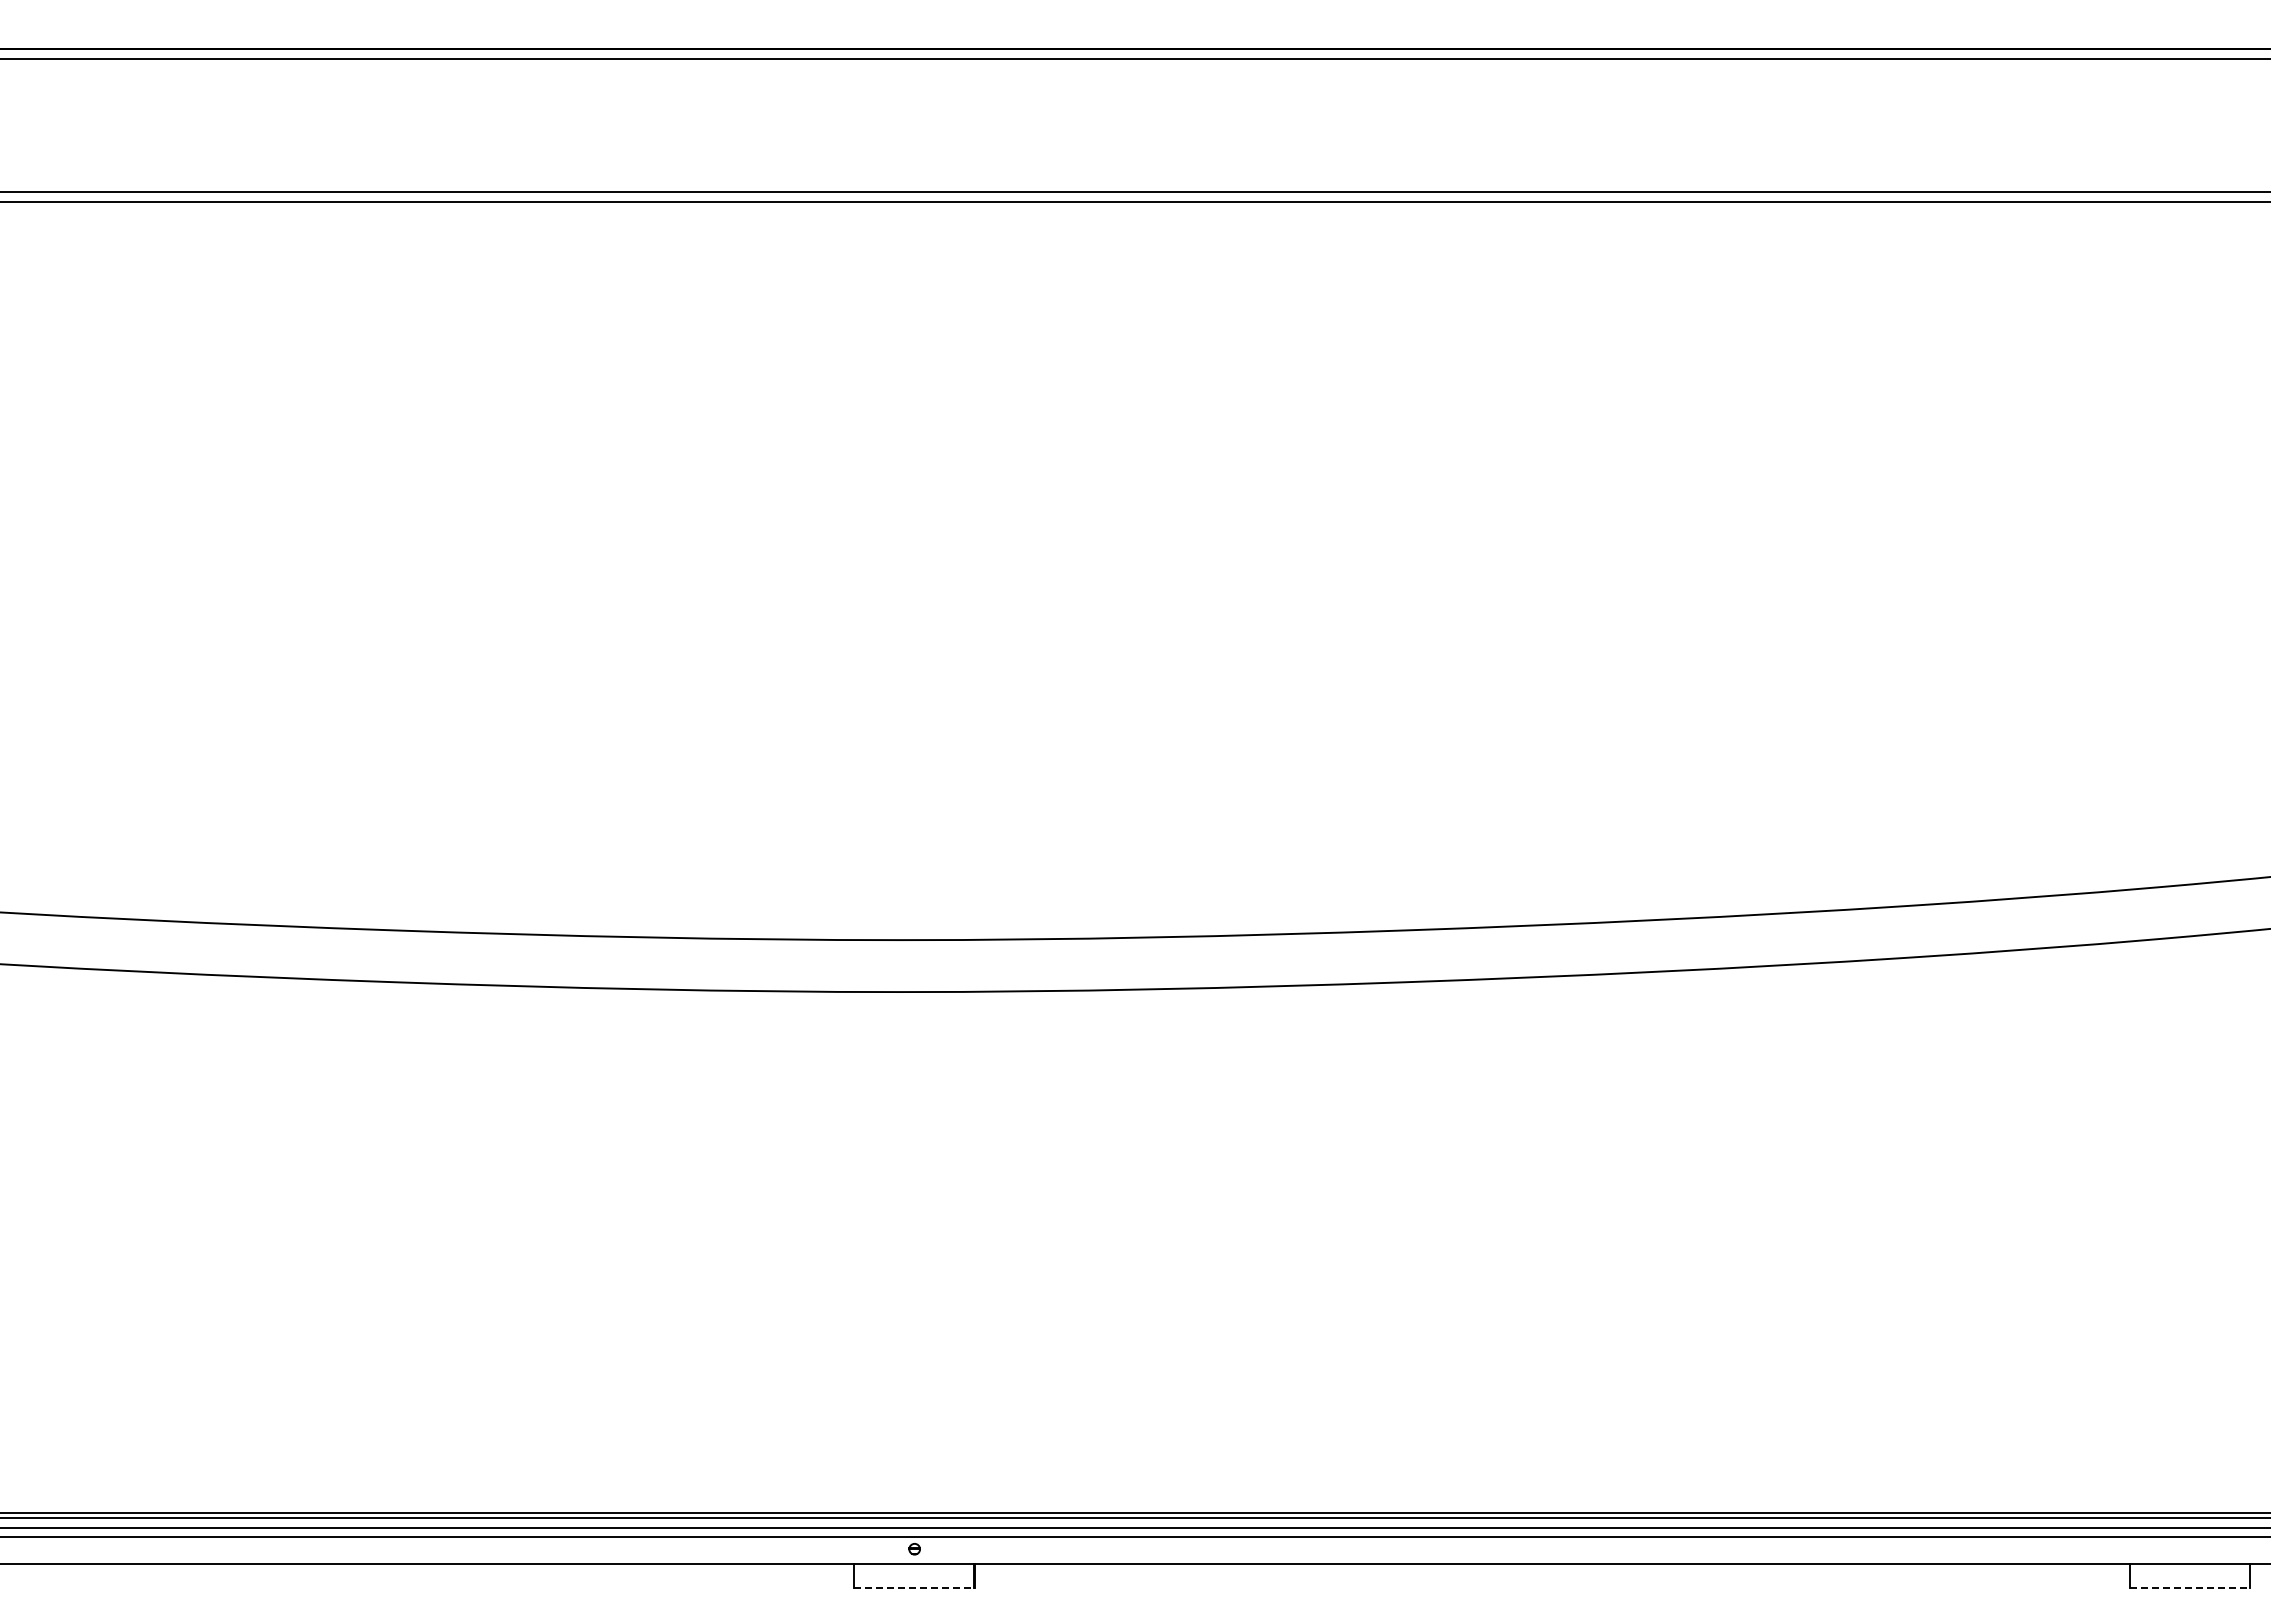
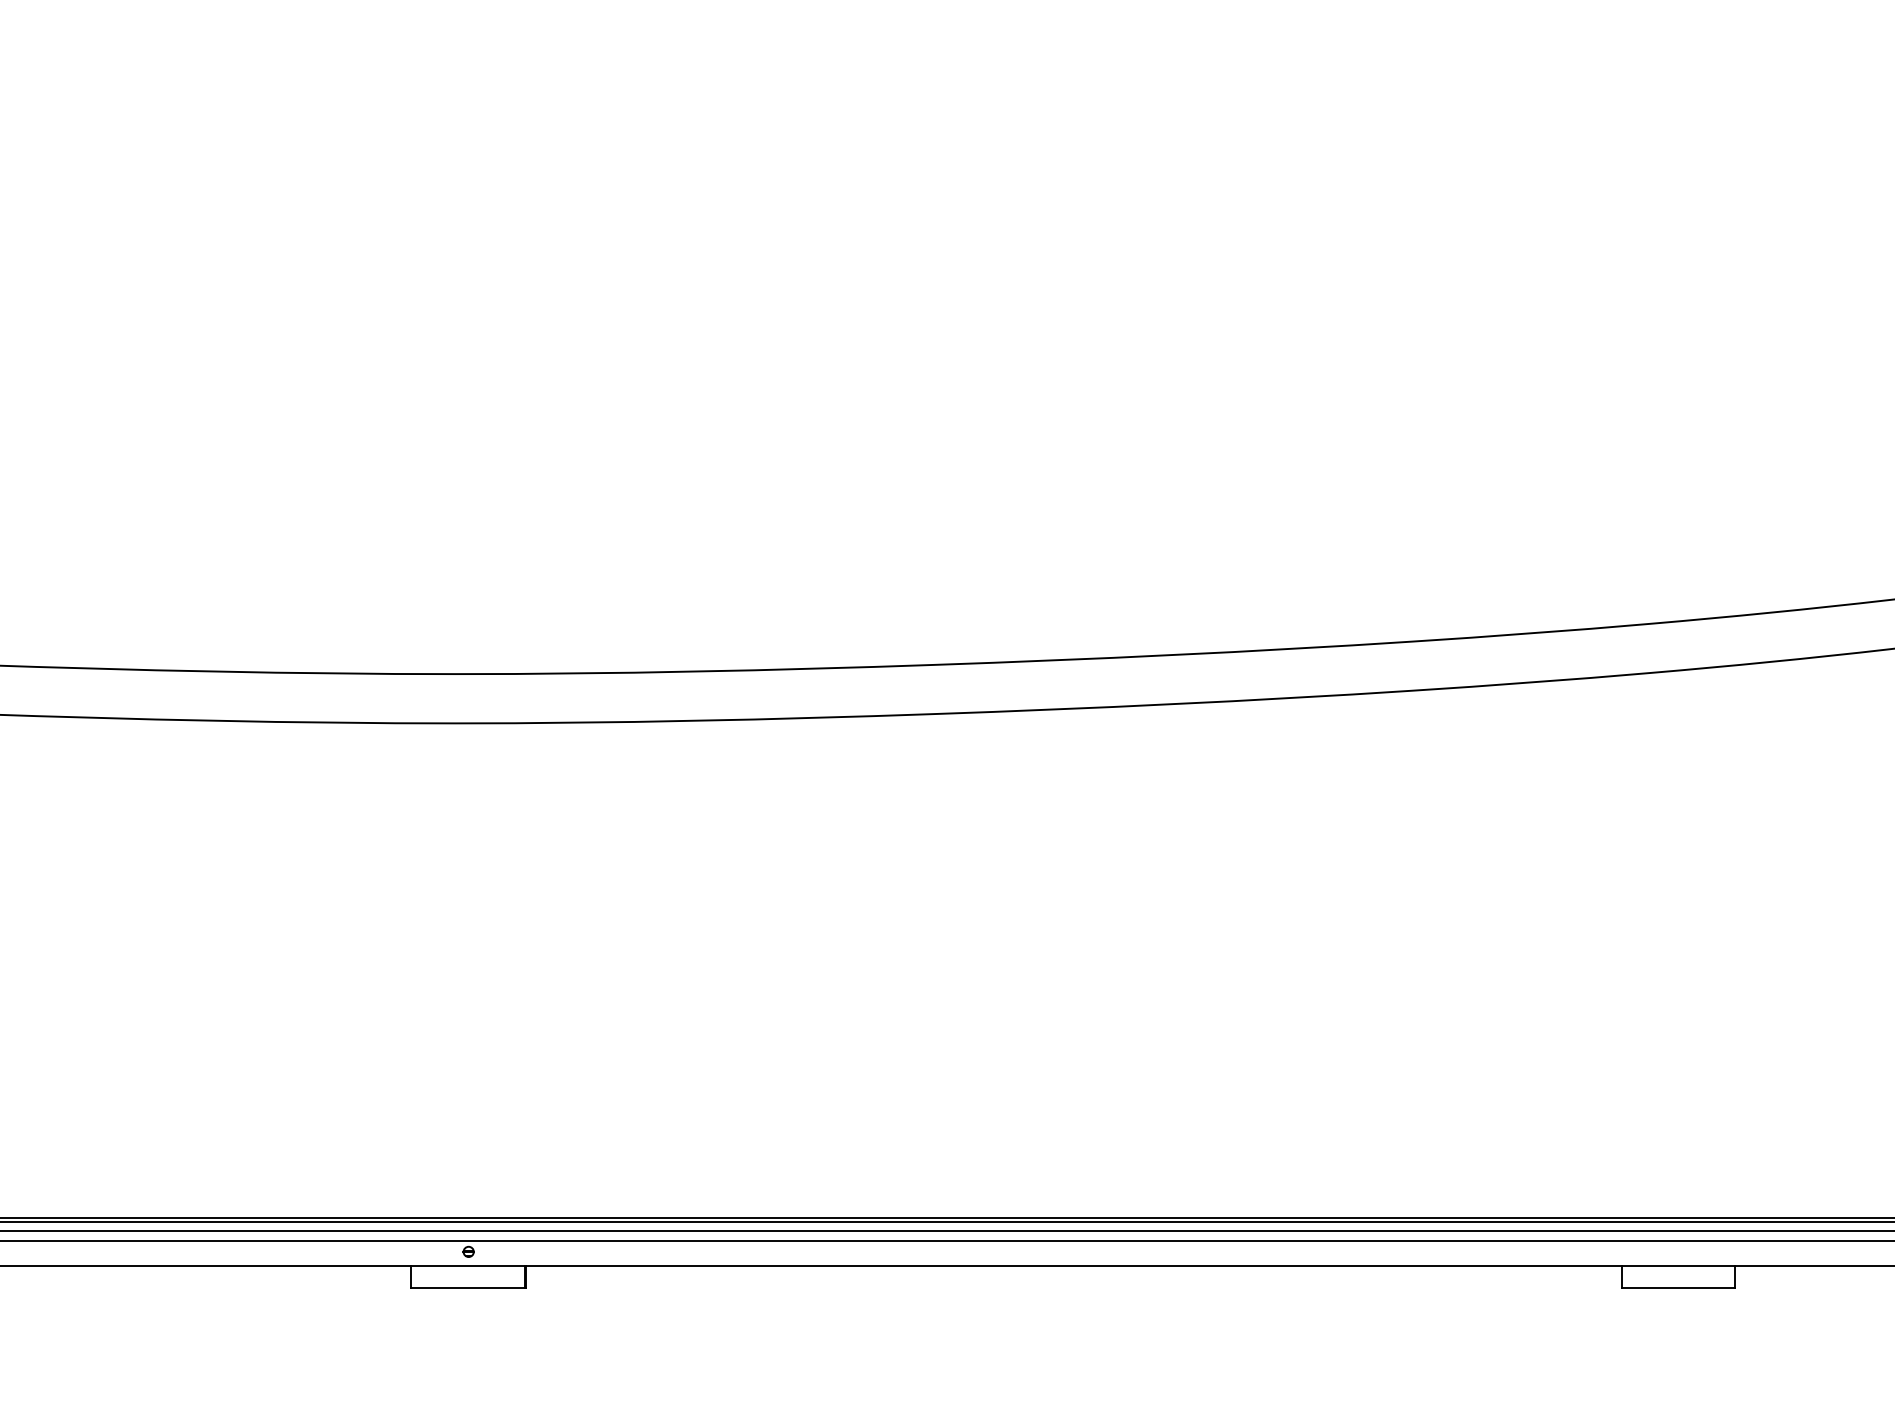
line: (914, 1587) -> (468, 1288), dashed -> solid
line: (2189, 1587) -> (1678, 1288), dashed -> solid

